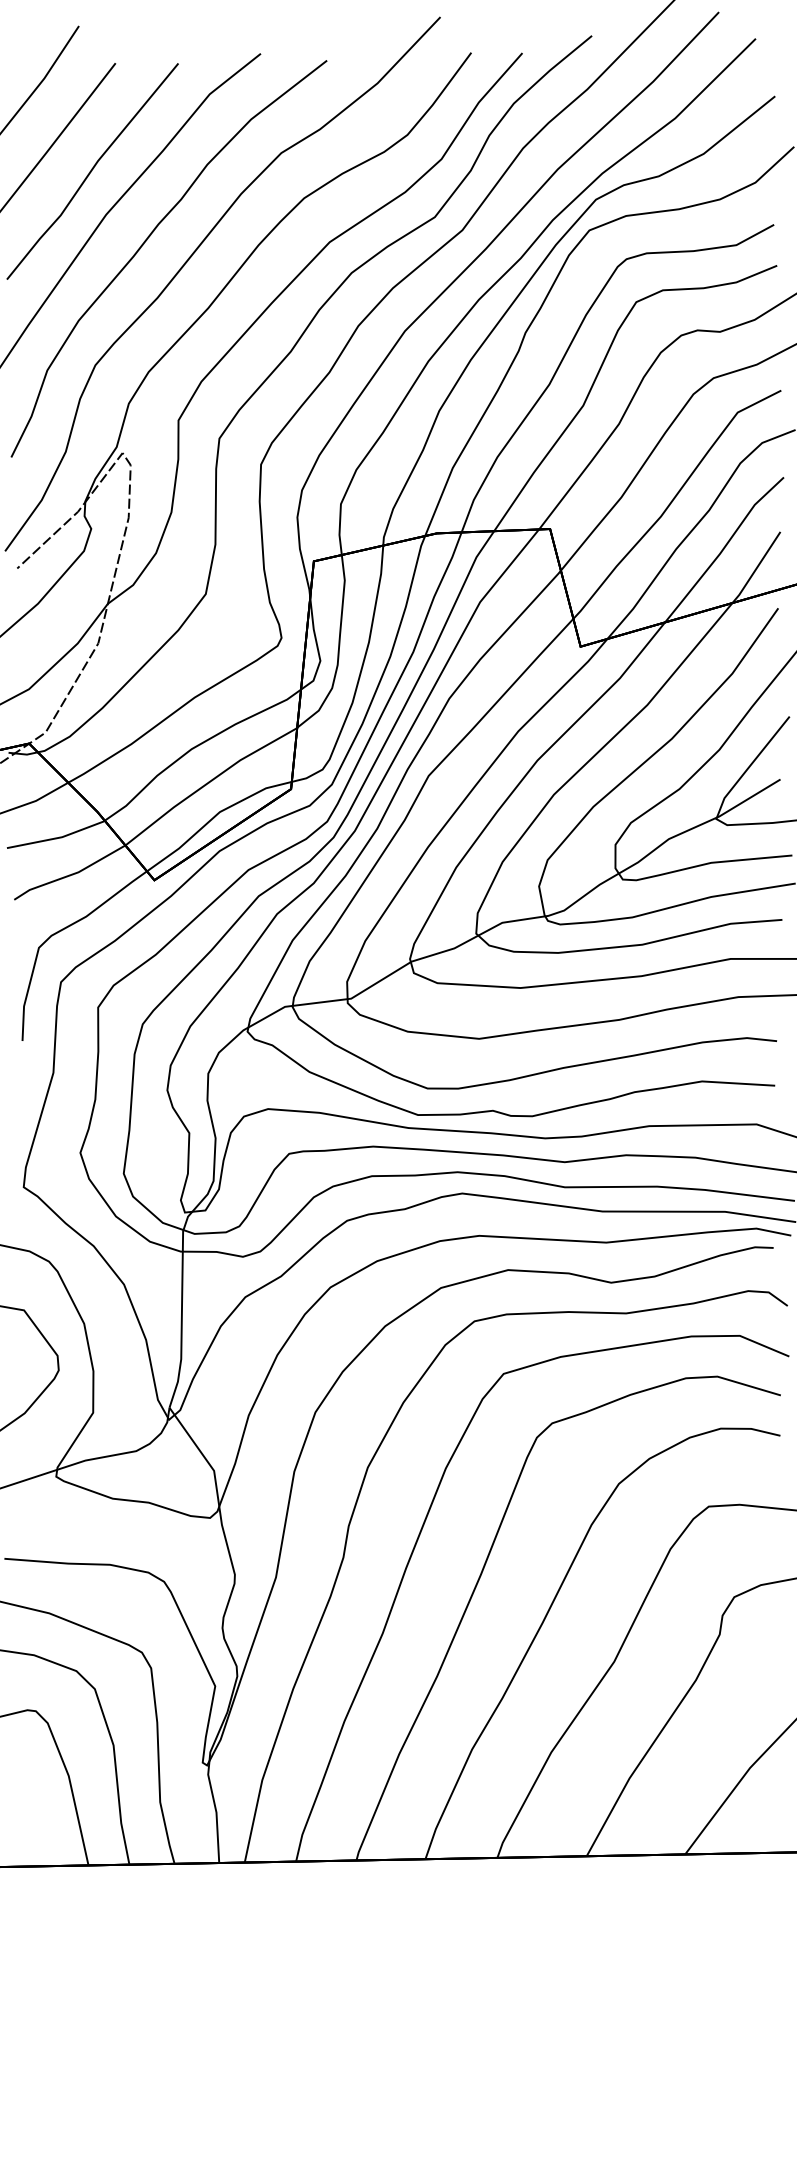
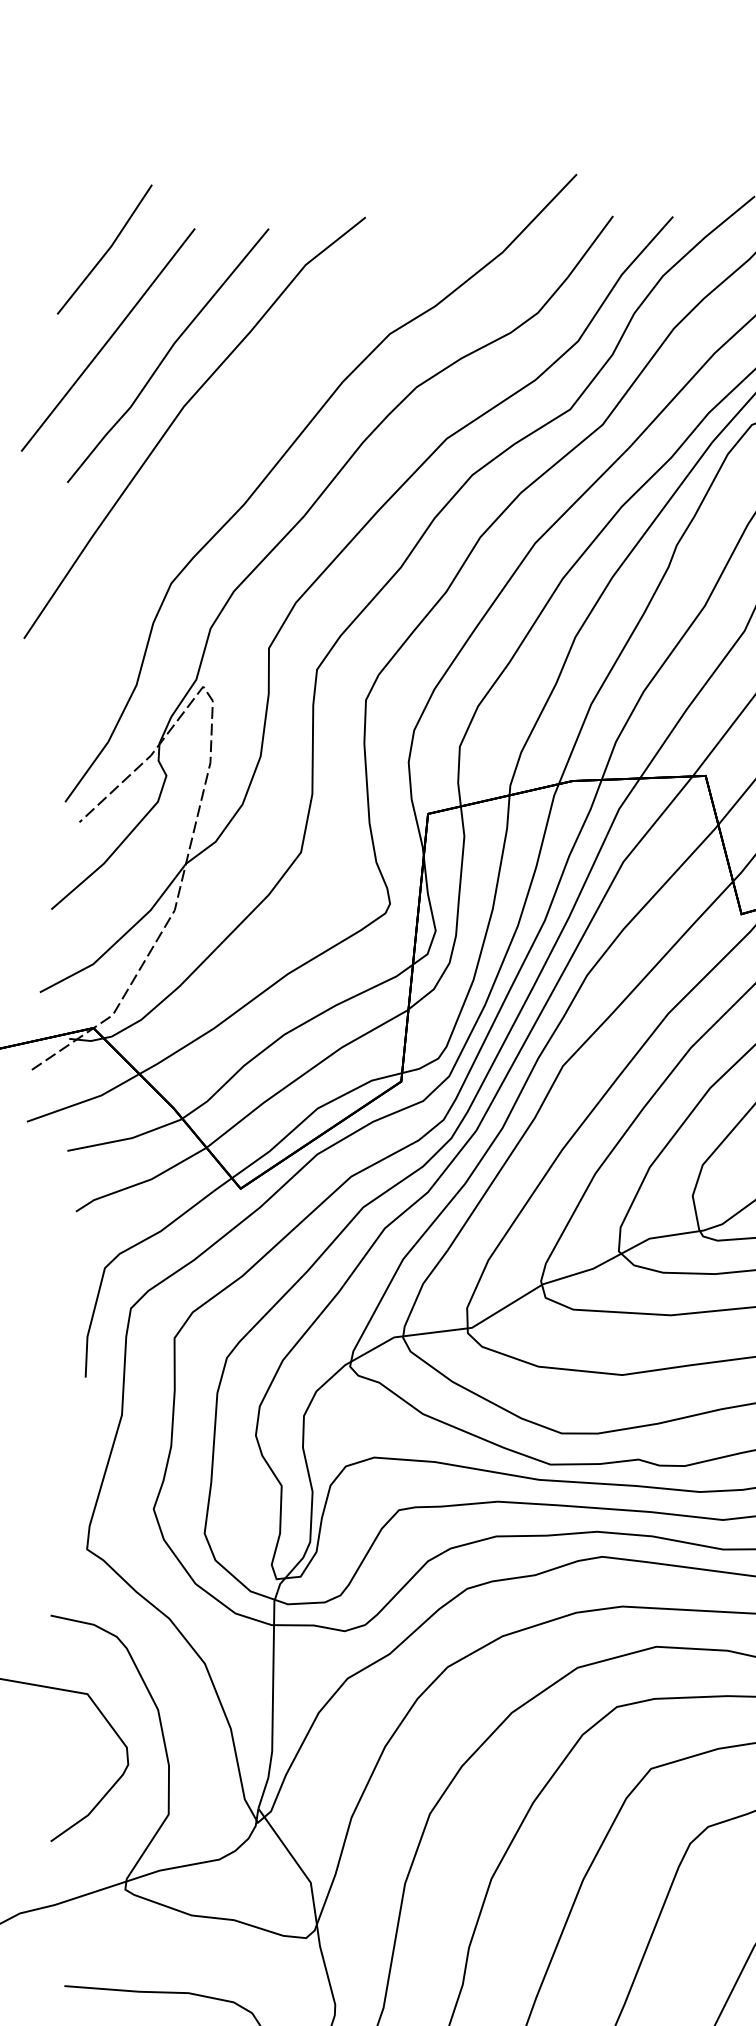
curve: (147, 240) -> (232, 436), removed

